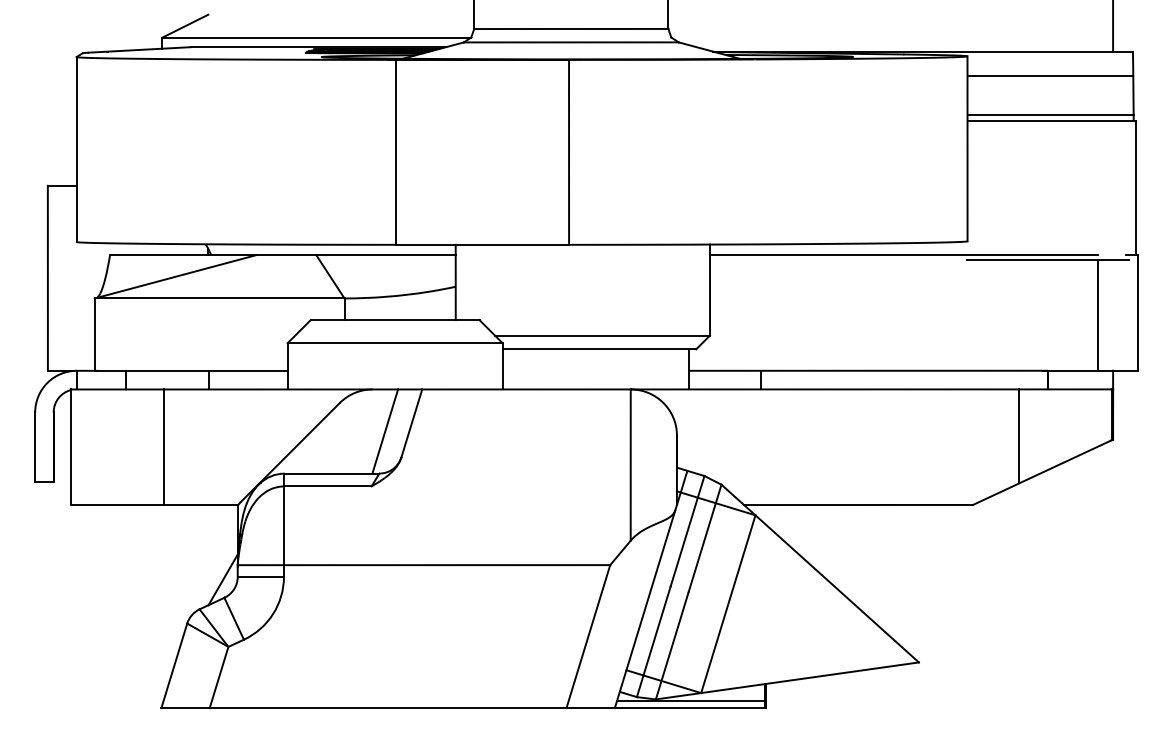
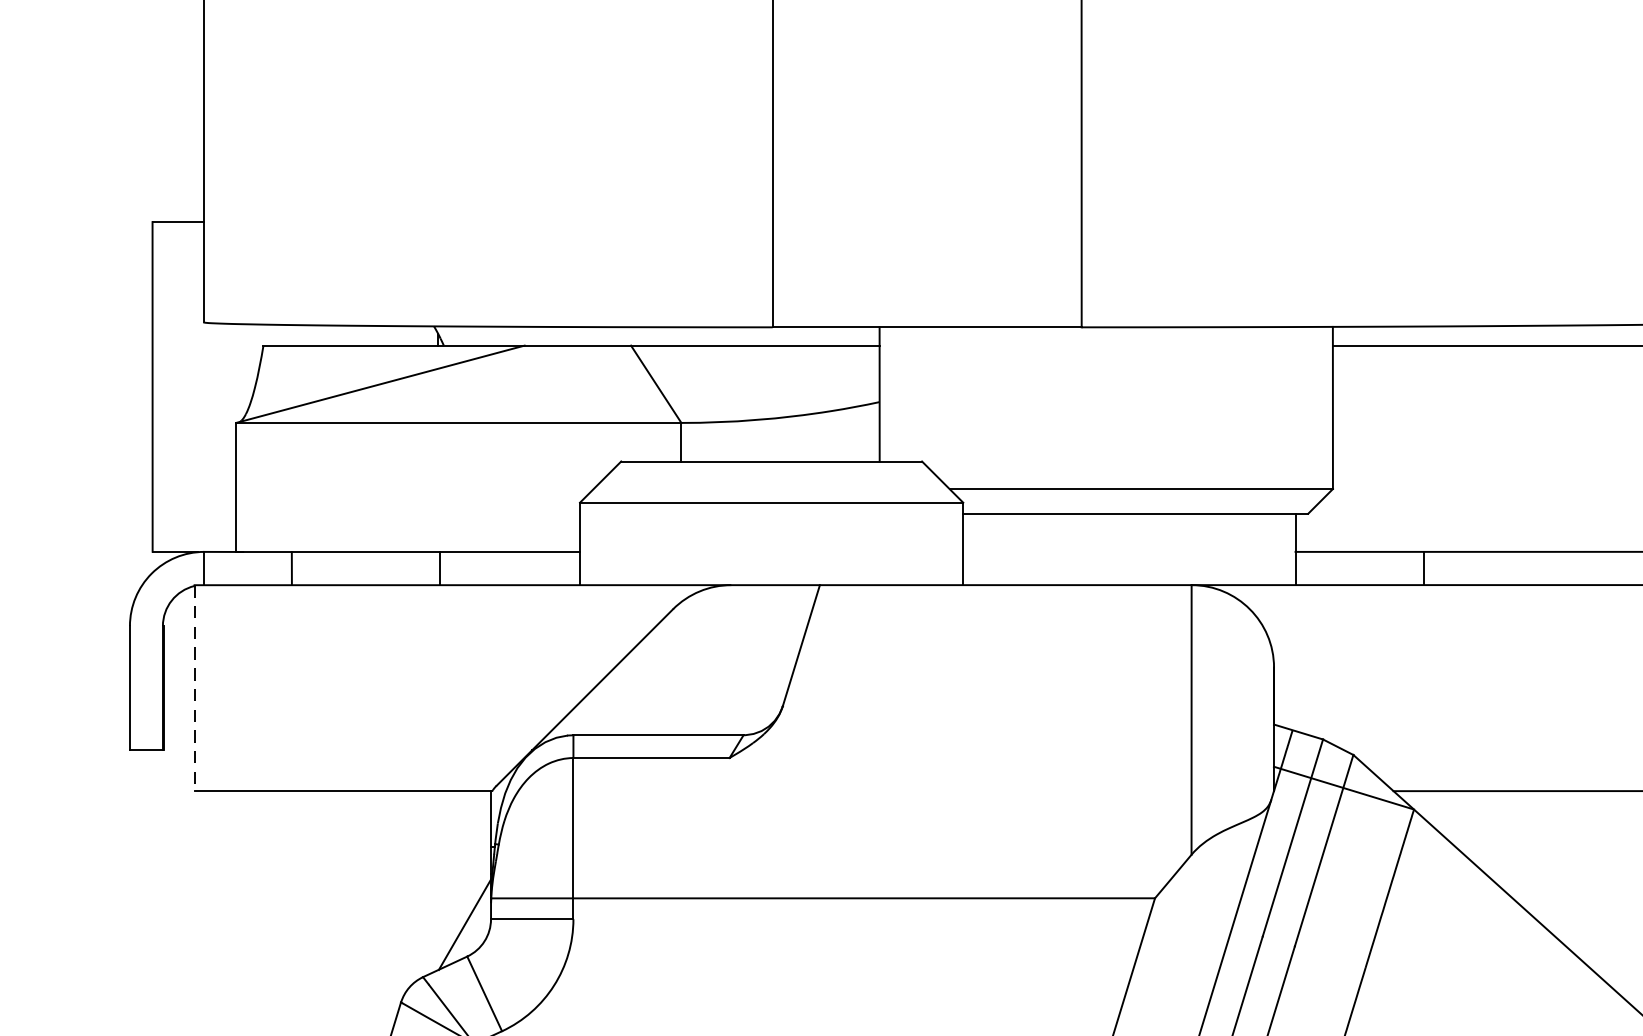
line: (385, 431) -> (754, 660), removed
line: (71, 447) -> (194, 688), solid -> dashed
line: (163, 447) -> (358, 688), removed

